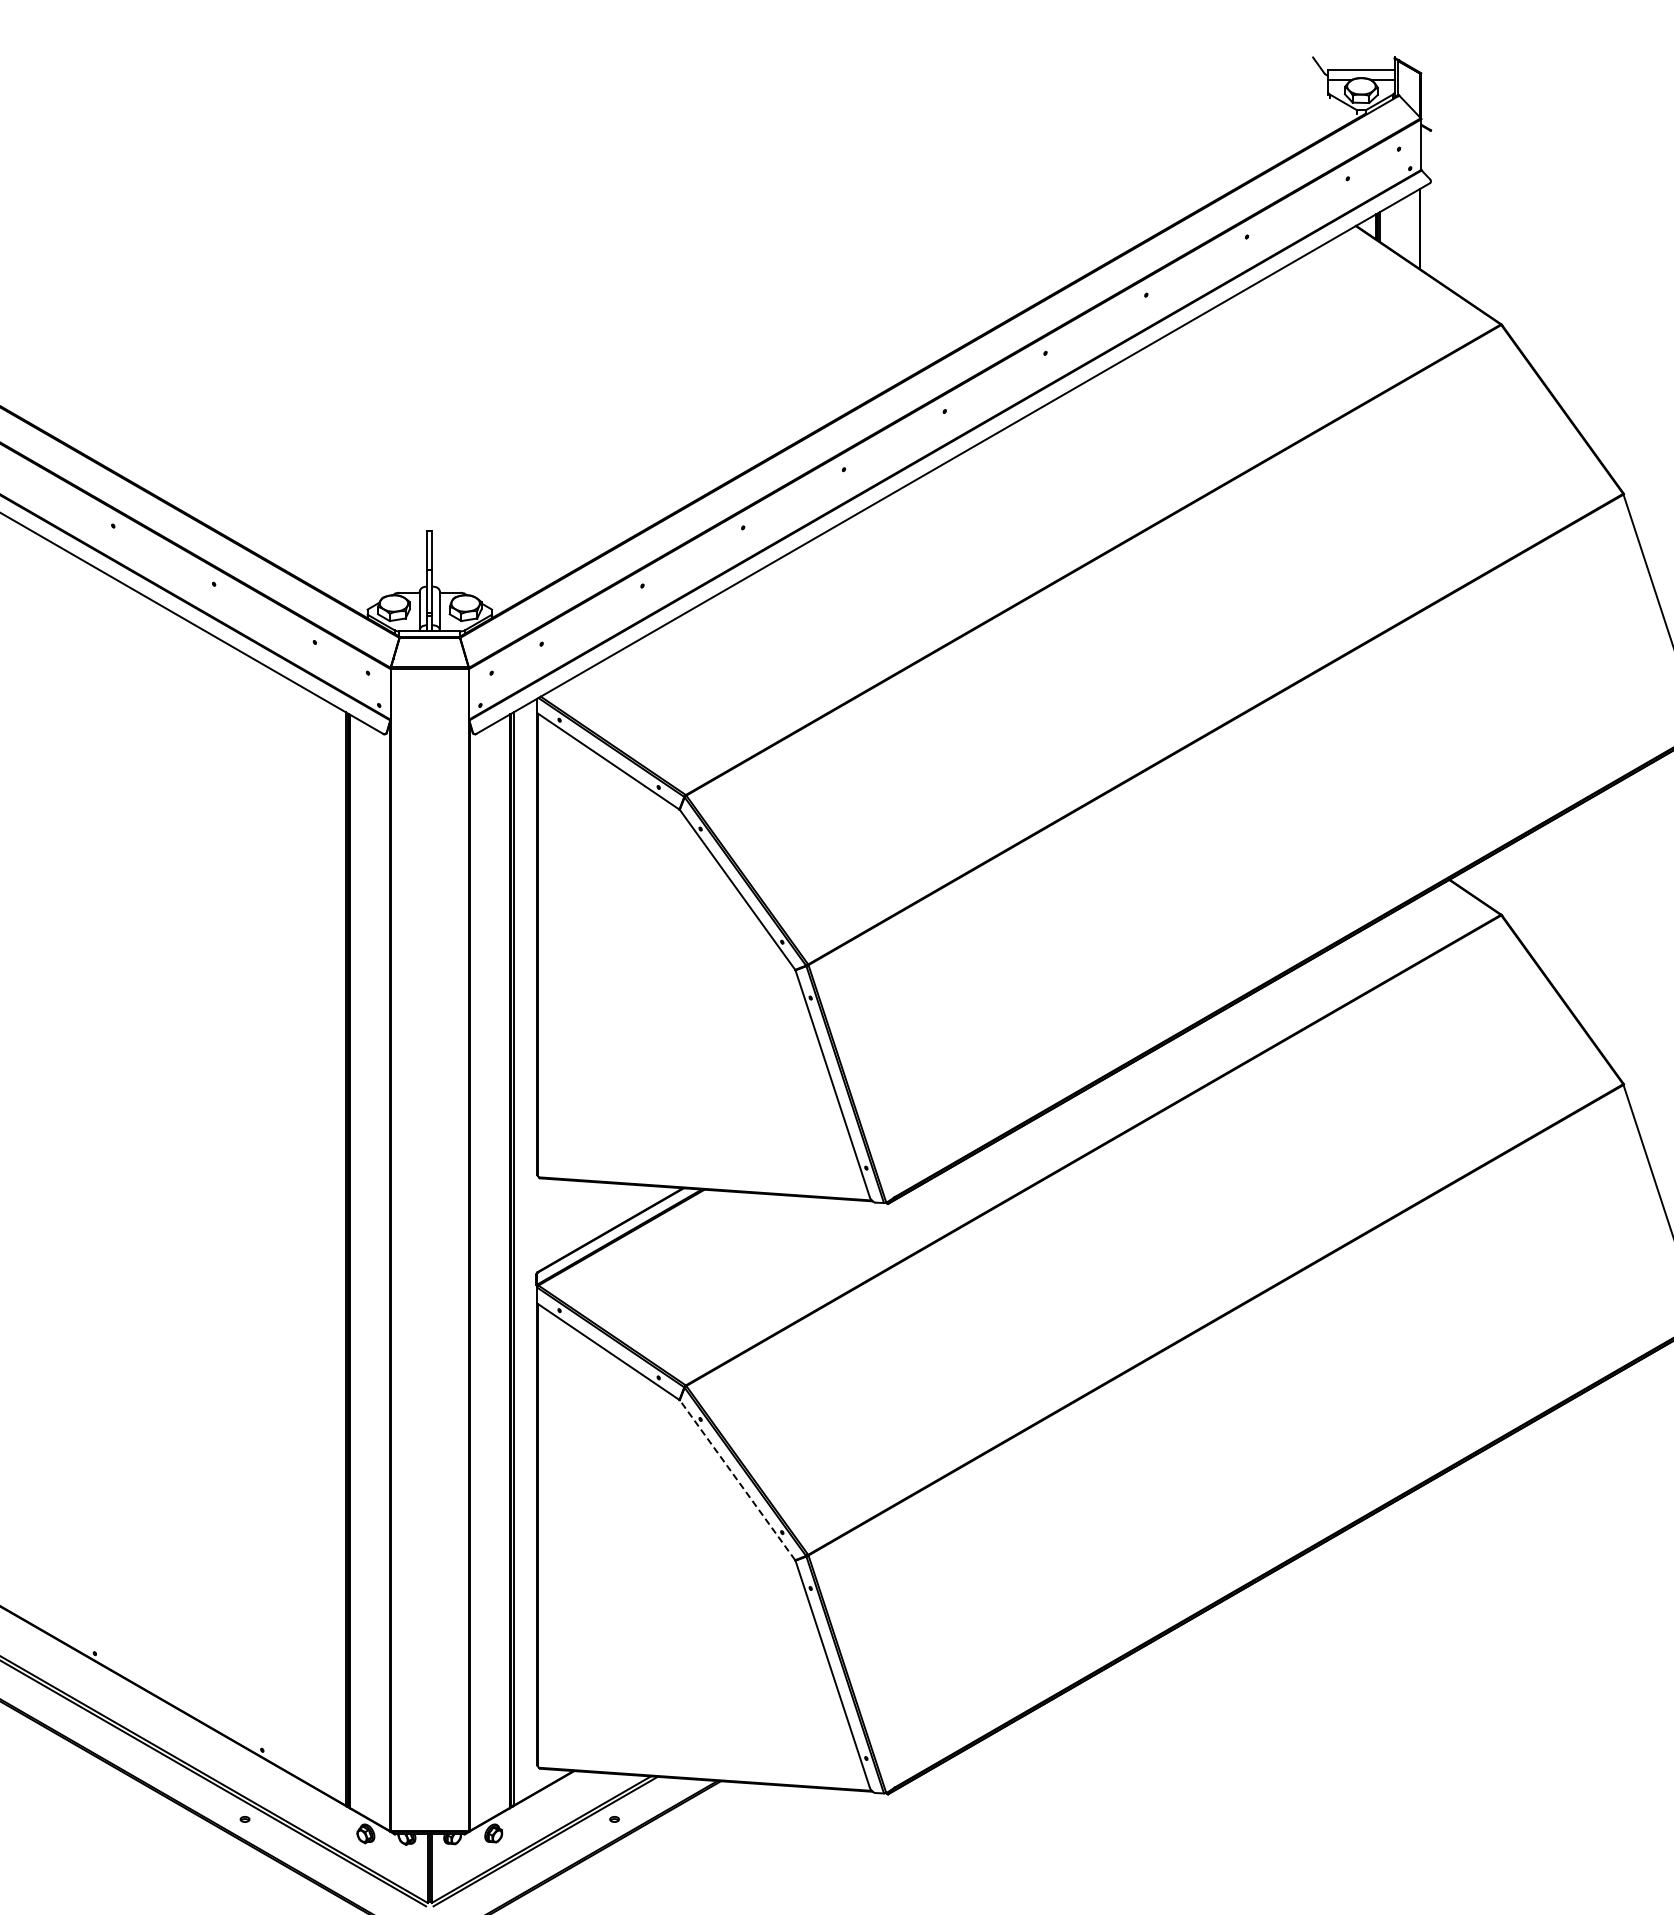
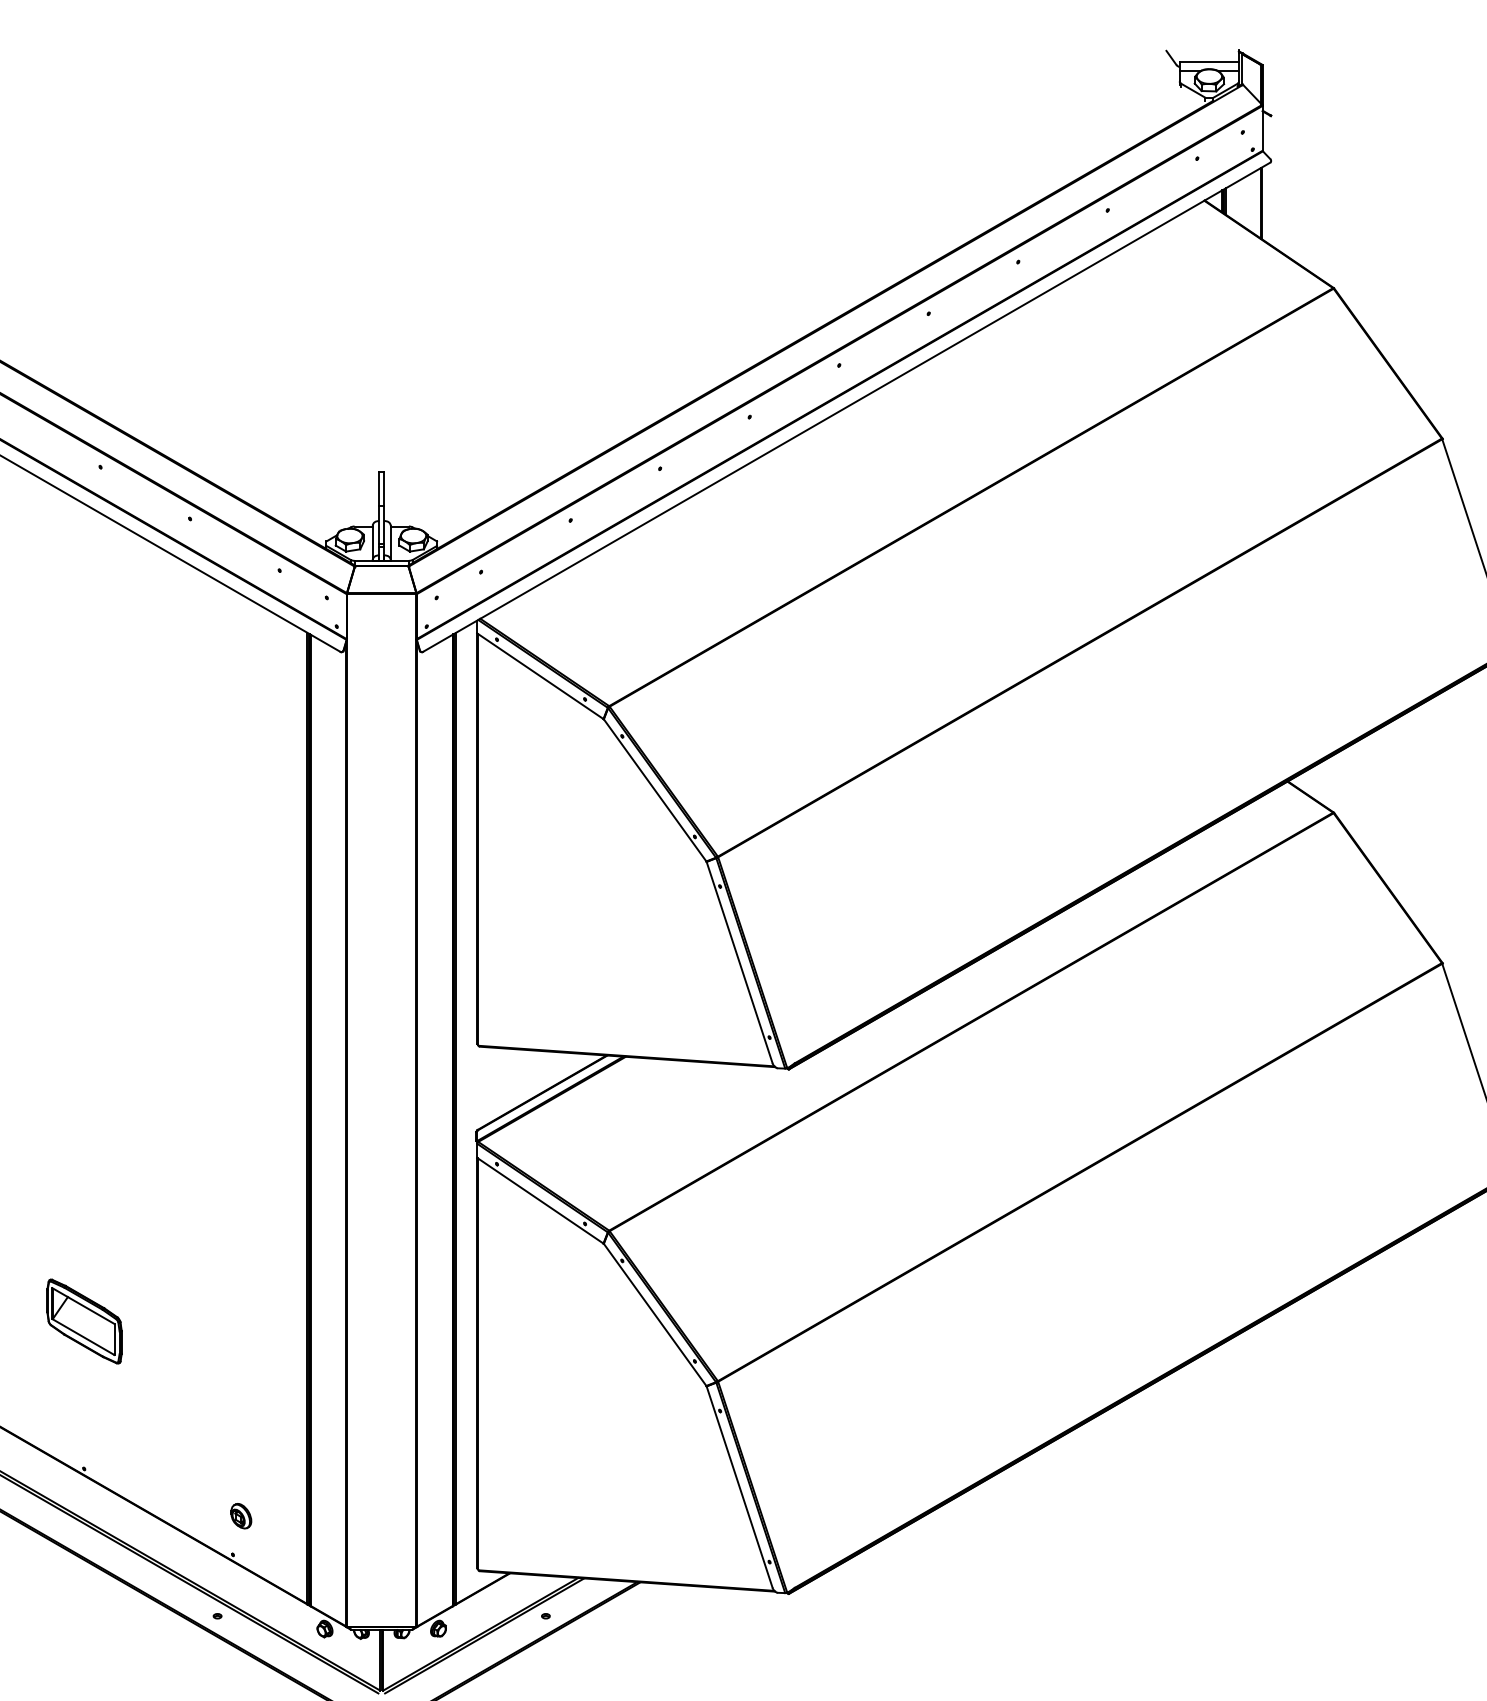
line: (737, 1480) -> (655, 1315), dashed -> solid
part: (95, 1487) -> (84, 1321), added
part: (271, 1706) -> (241, 1515), added

